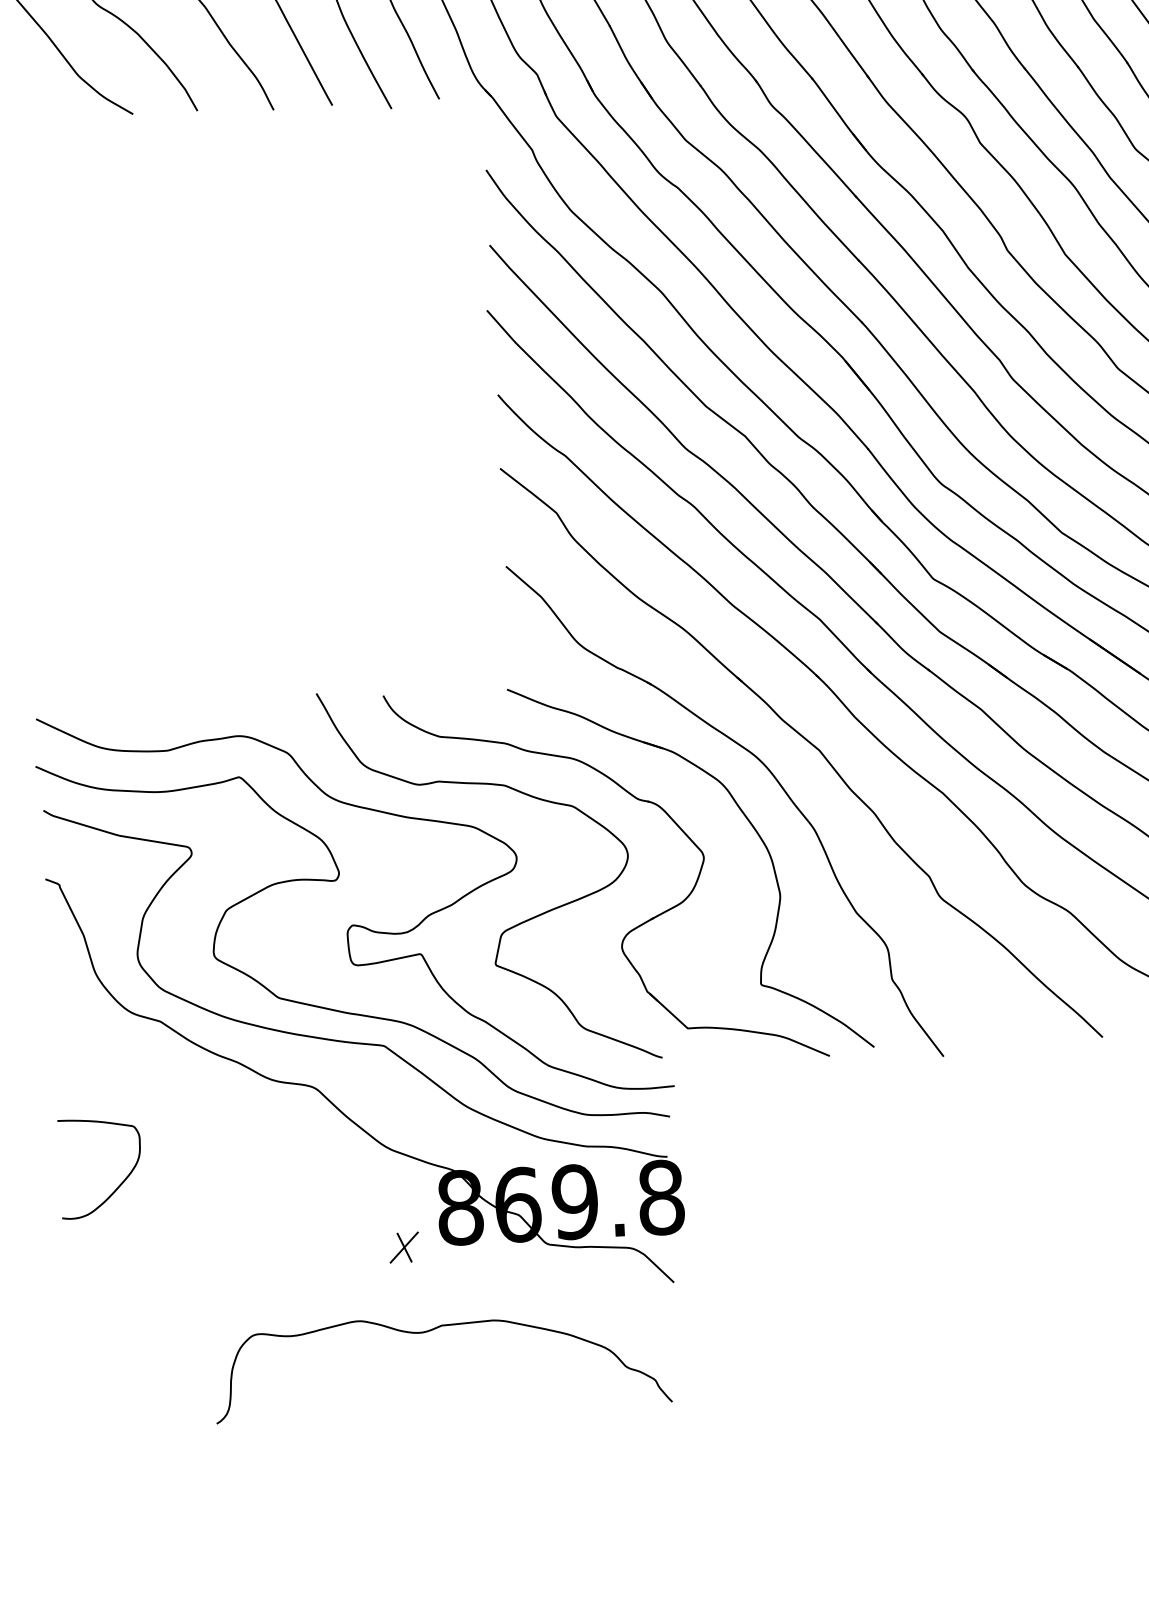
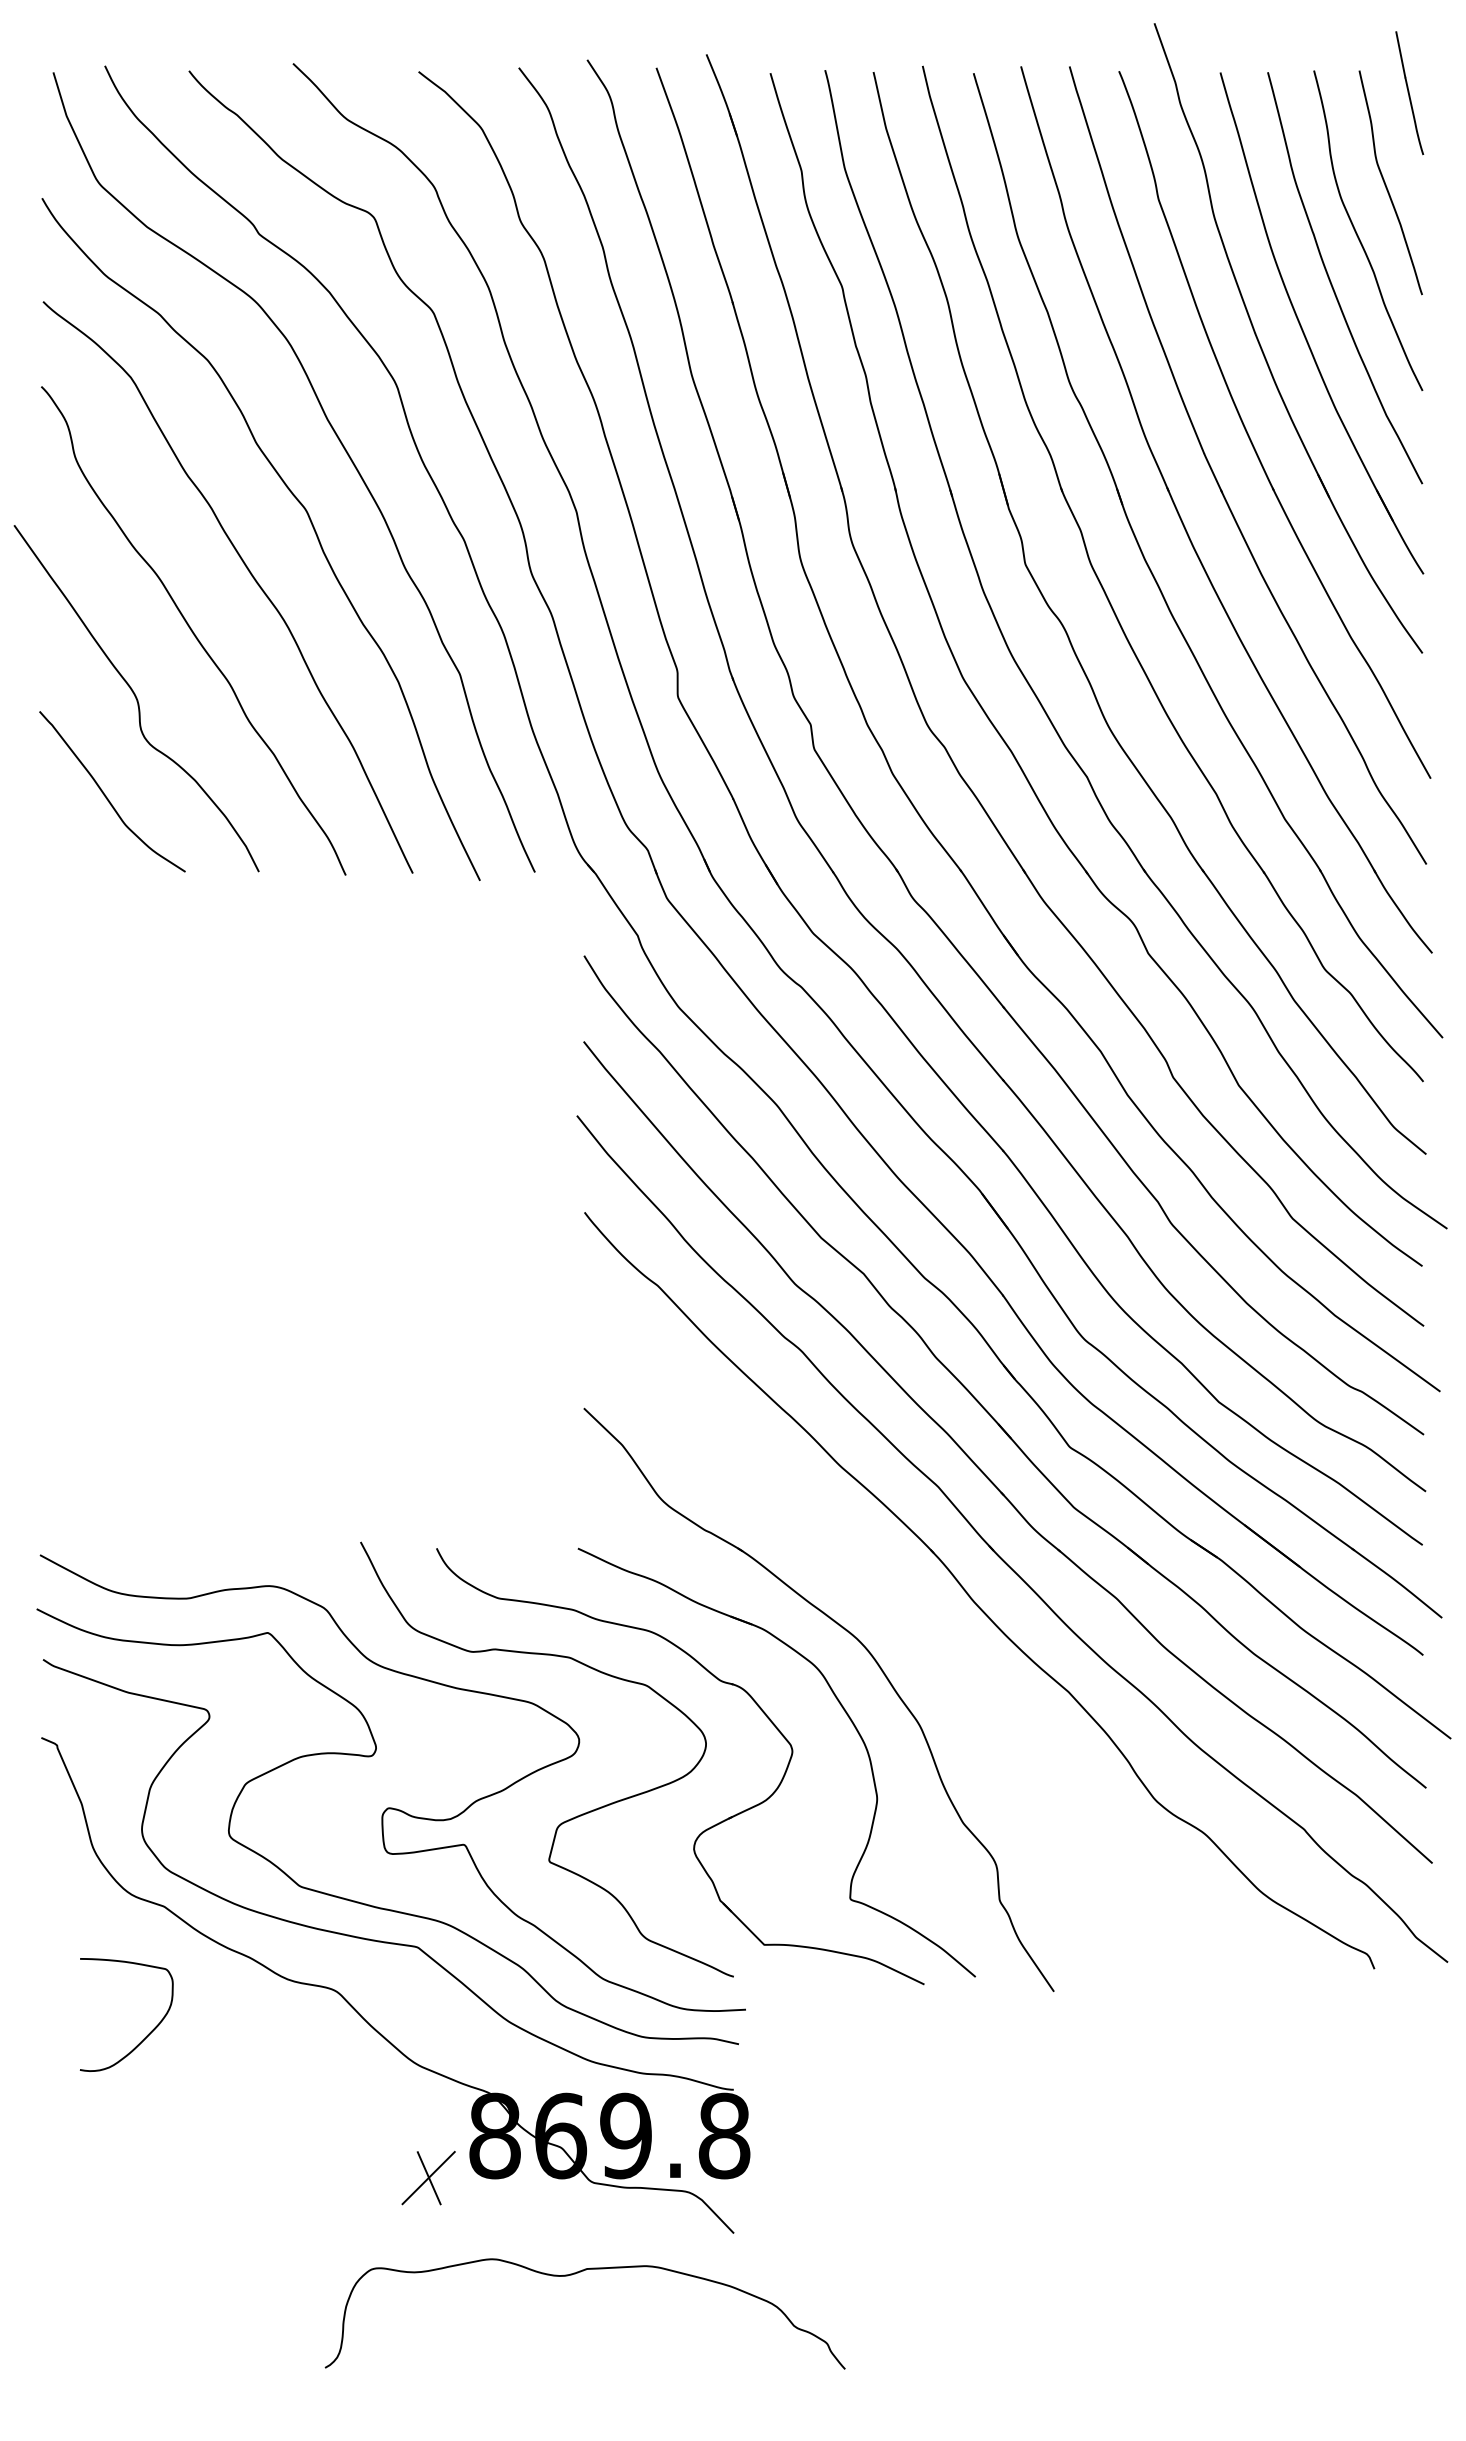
part: (809, 743) -> (919, 1627), removed
curve: (119, 1184) -> (147, 2034), moved
part: (403, 1247) -> (428, 2177), size x1.6
curve: (429, 1331) -> (572, 2275), moved

